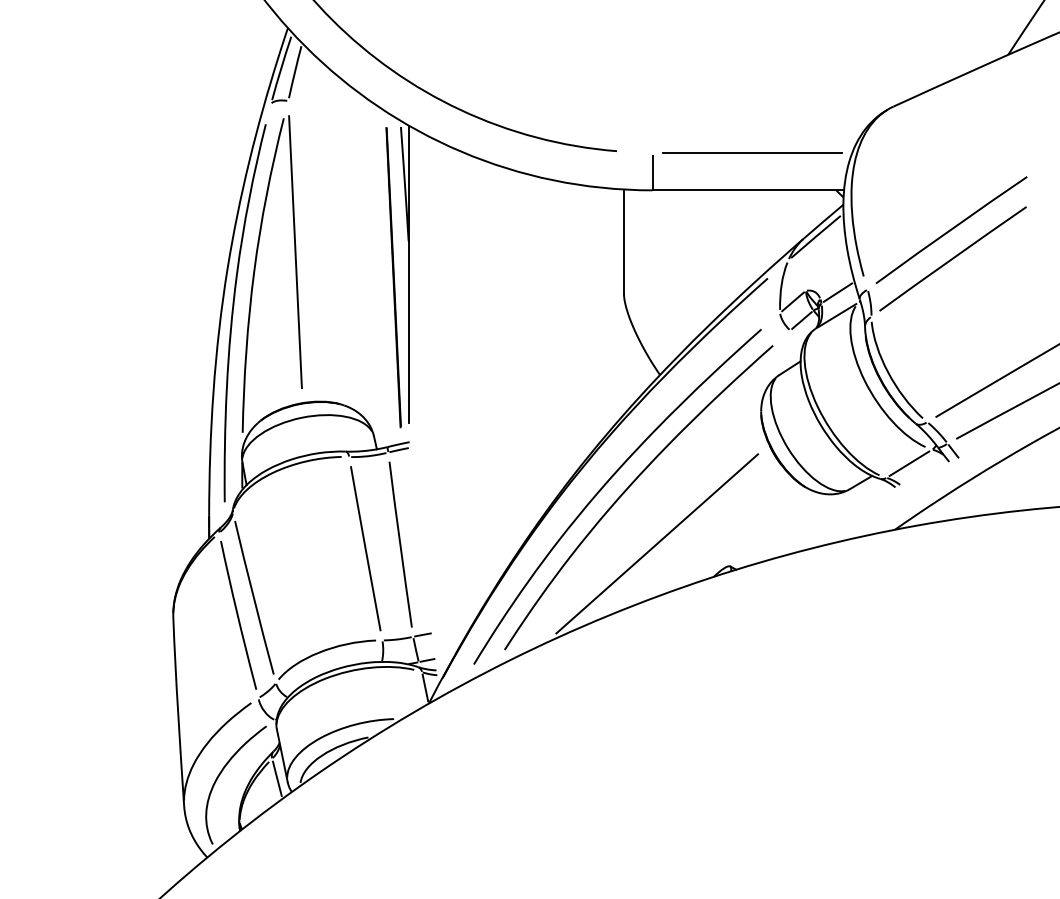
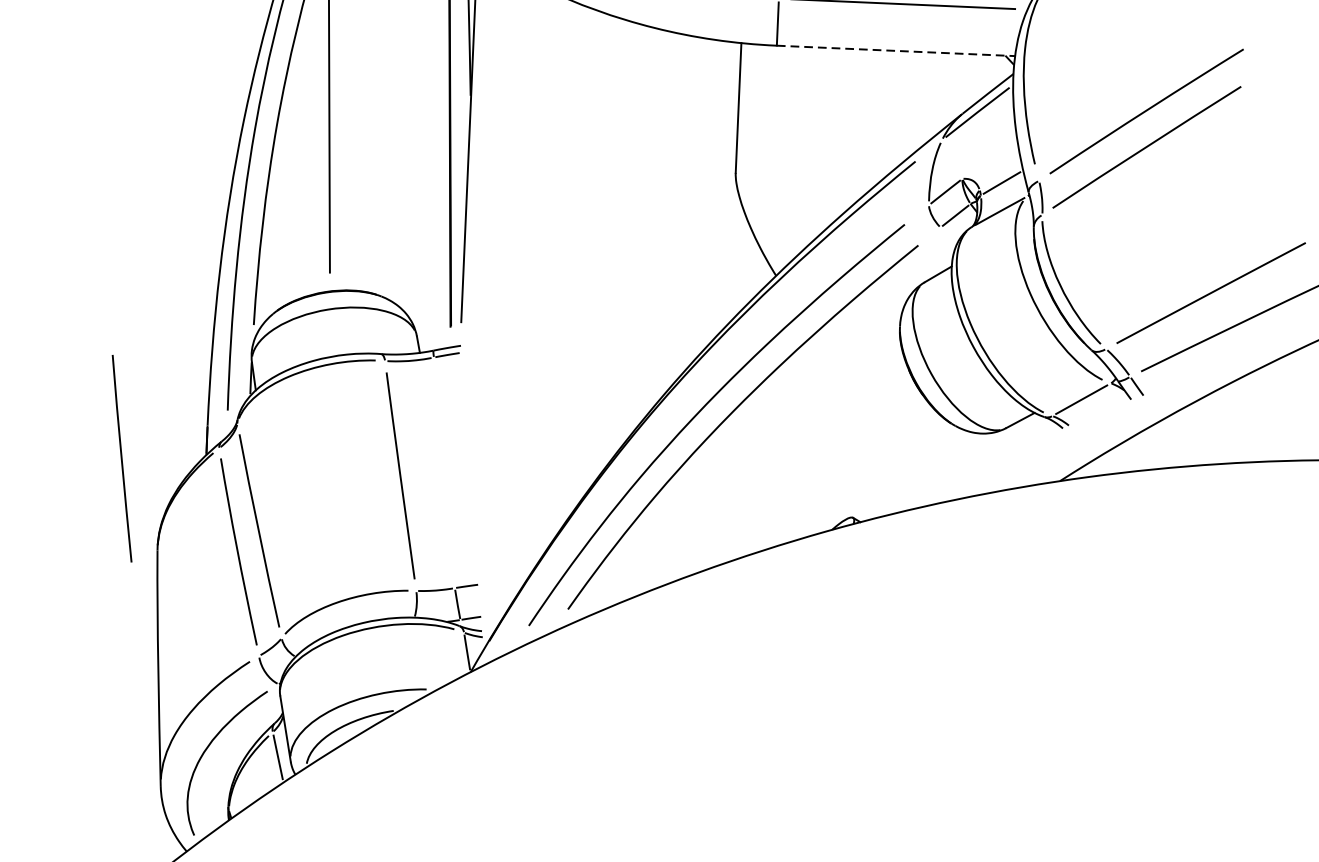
line: (748, 190) -> (896, 51), solid -> dashed
line: (657, 543) -> (763, 485), removed
line: (400, 544) -> (121, 458), moved

